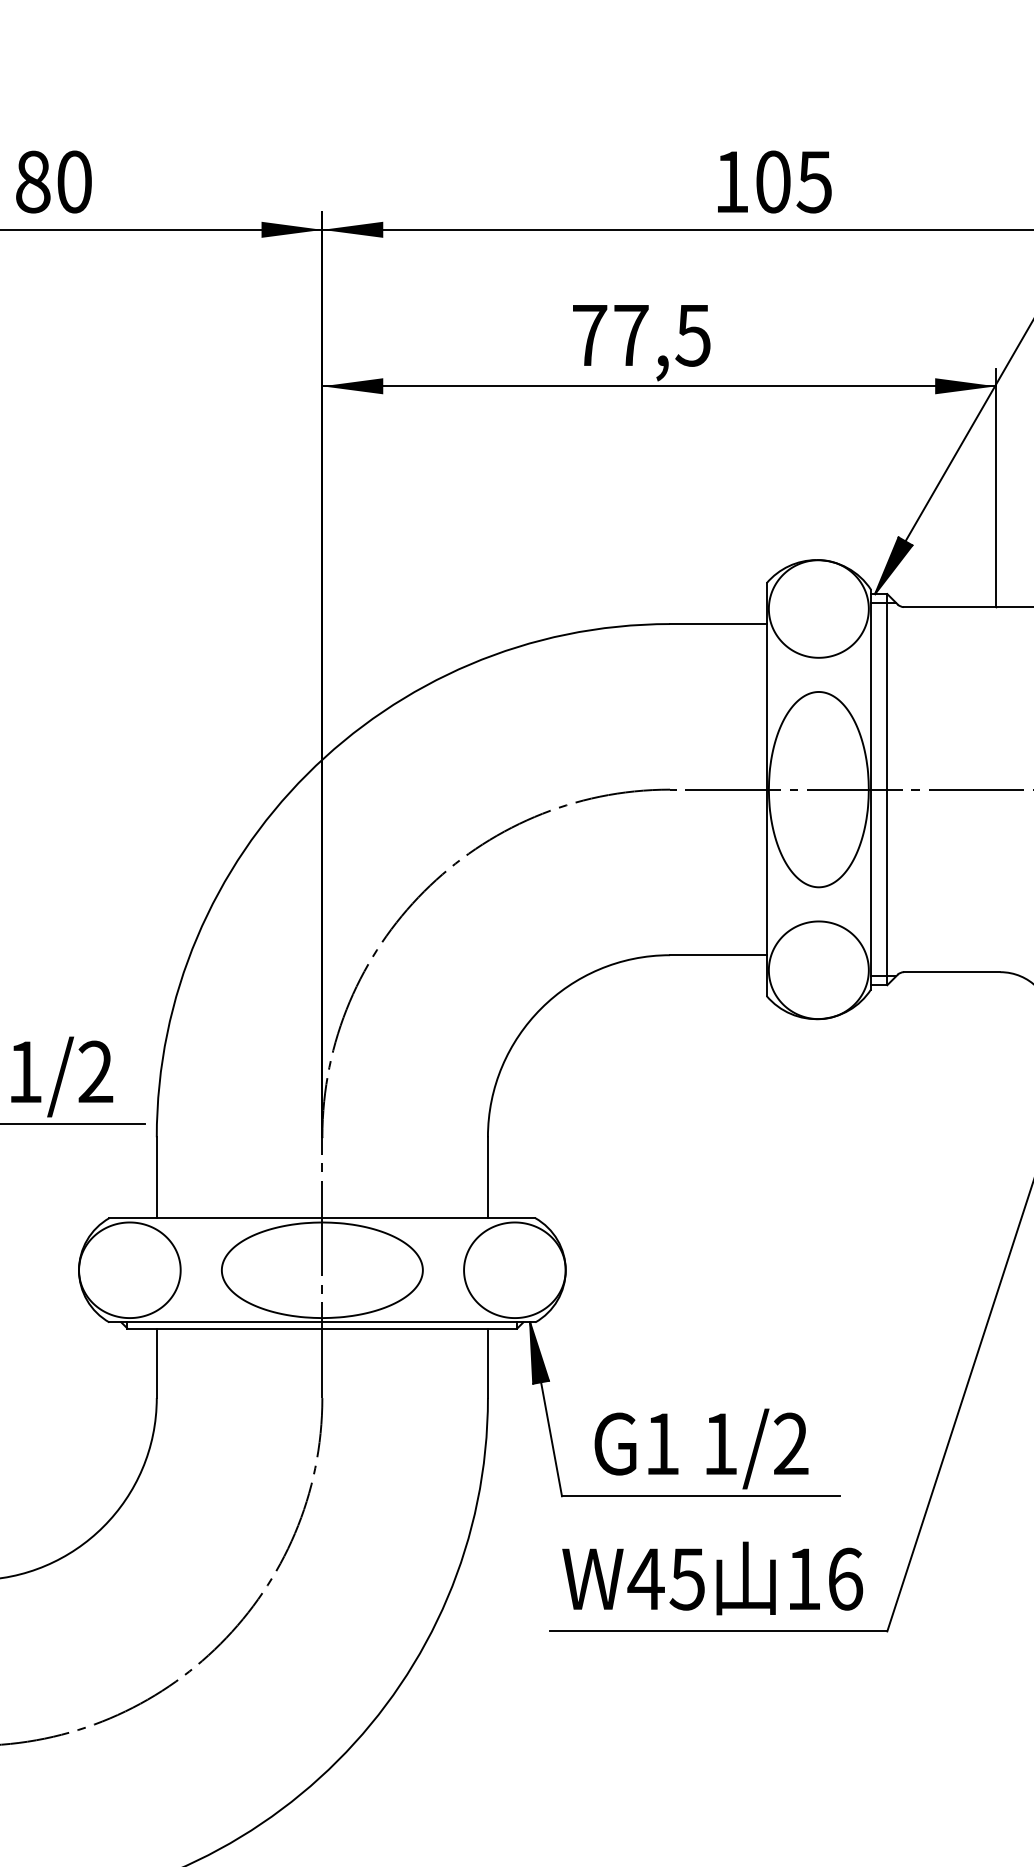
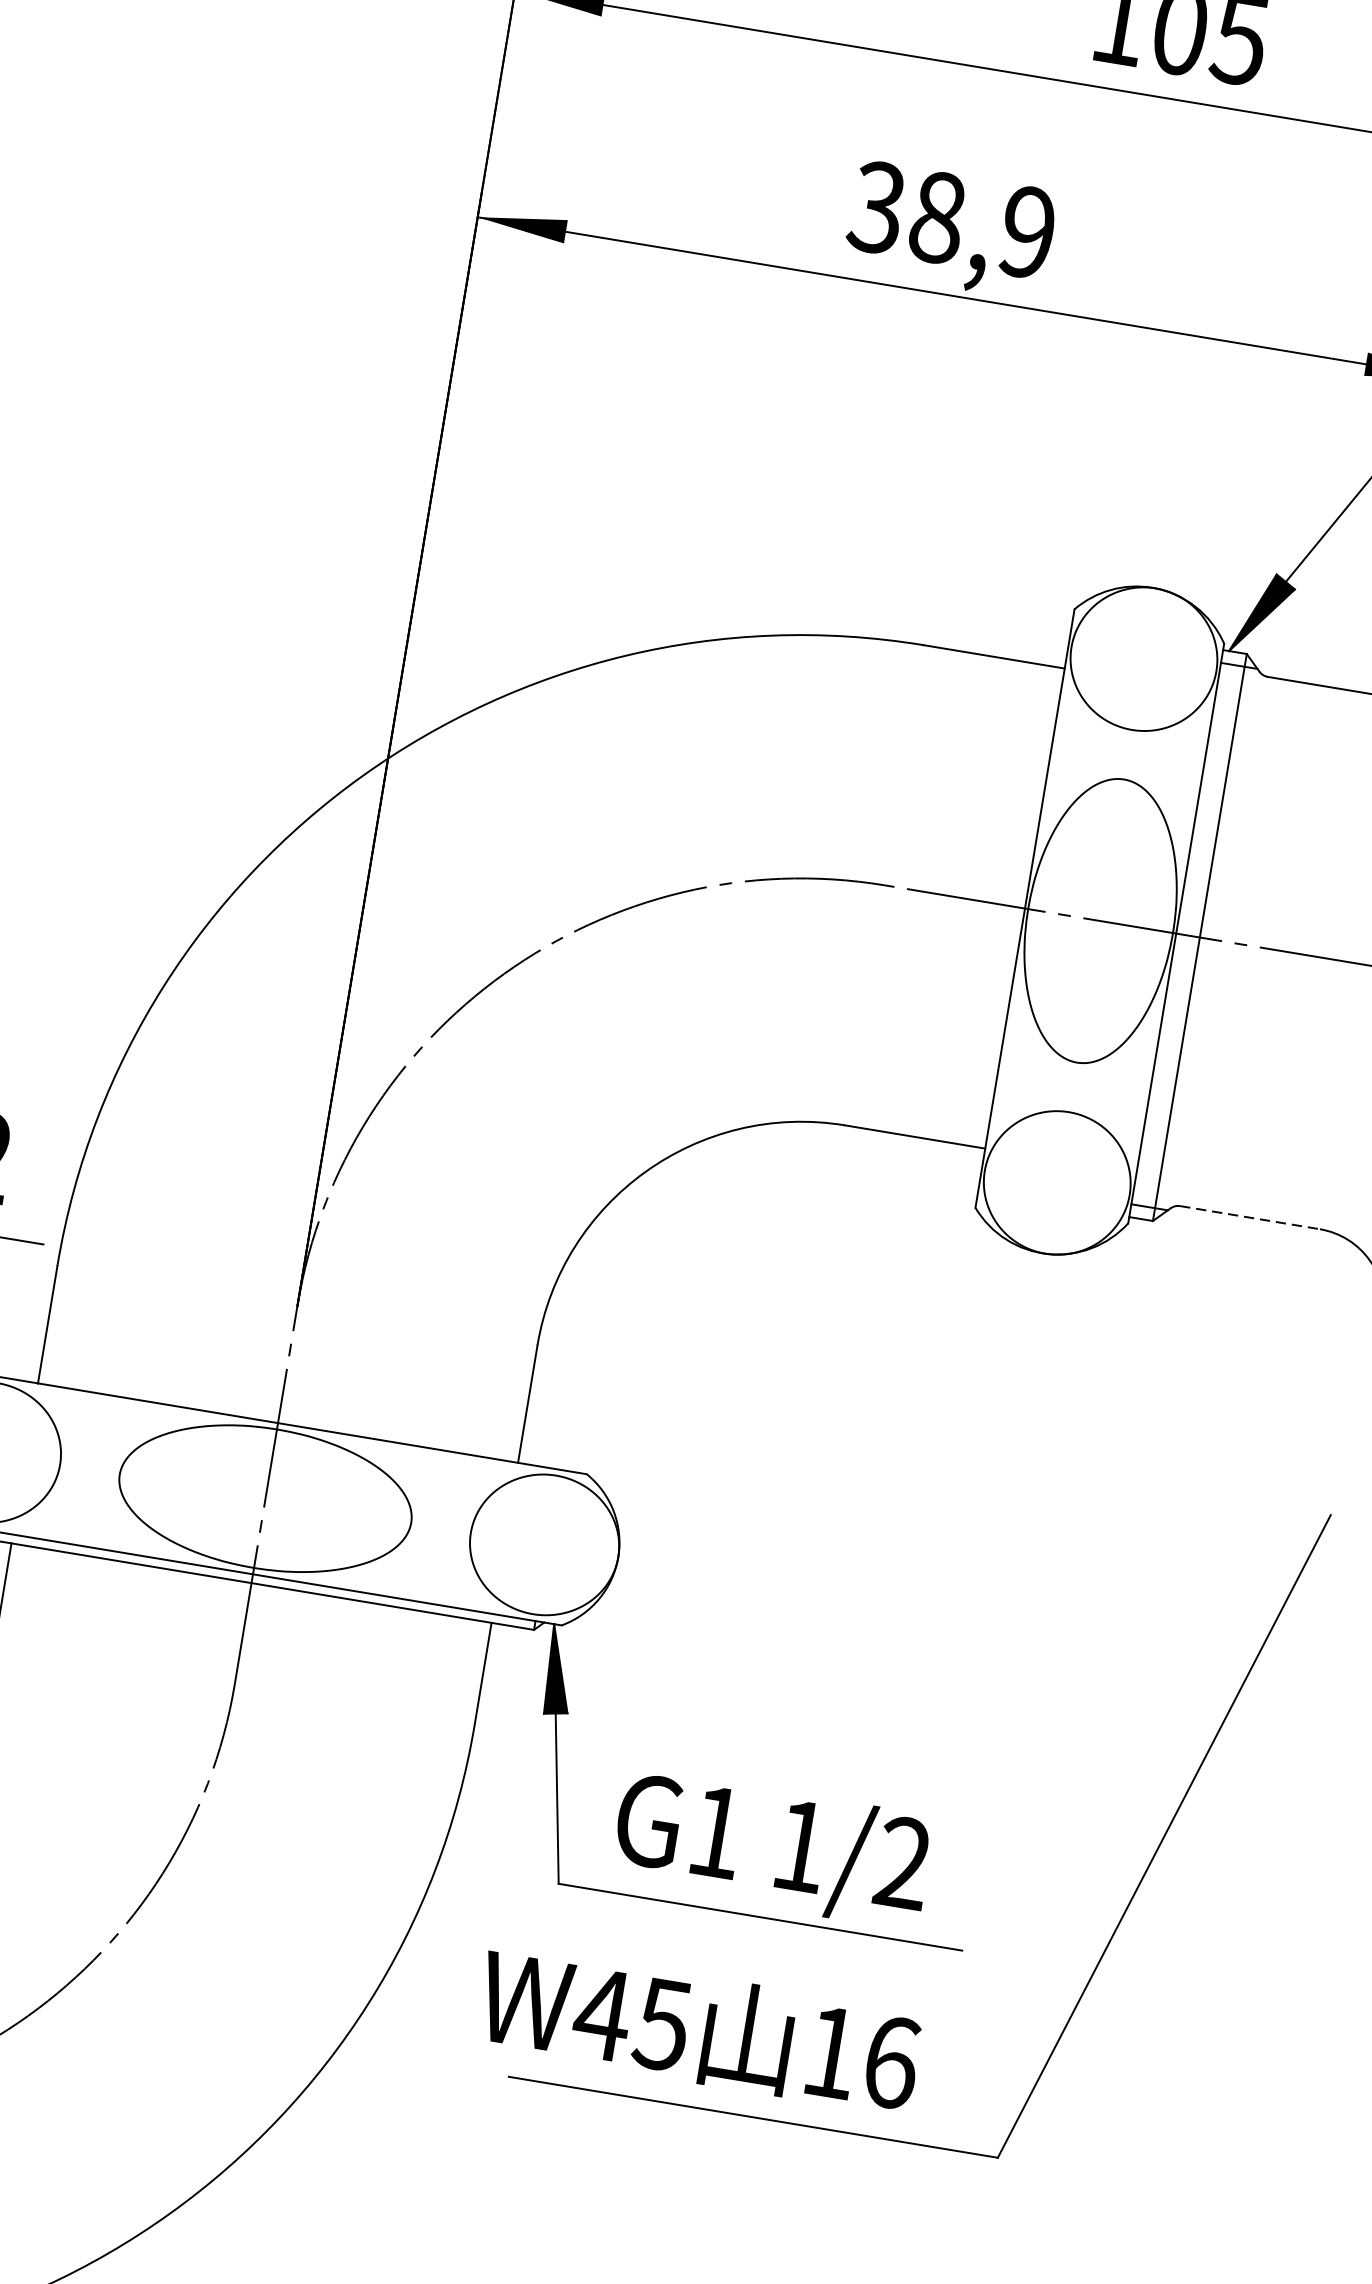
text: (640, 335) -> (951, 219), 77,5 -> 38,9
line: (952, 972) -> (1250, 1218), solid -> dashed
text: (712, 1578) -> (699, 2029), moved

